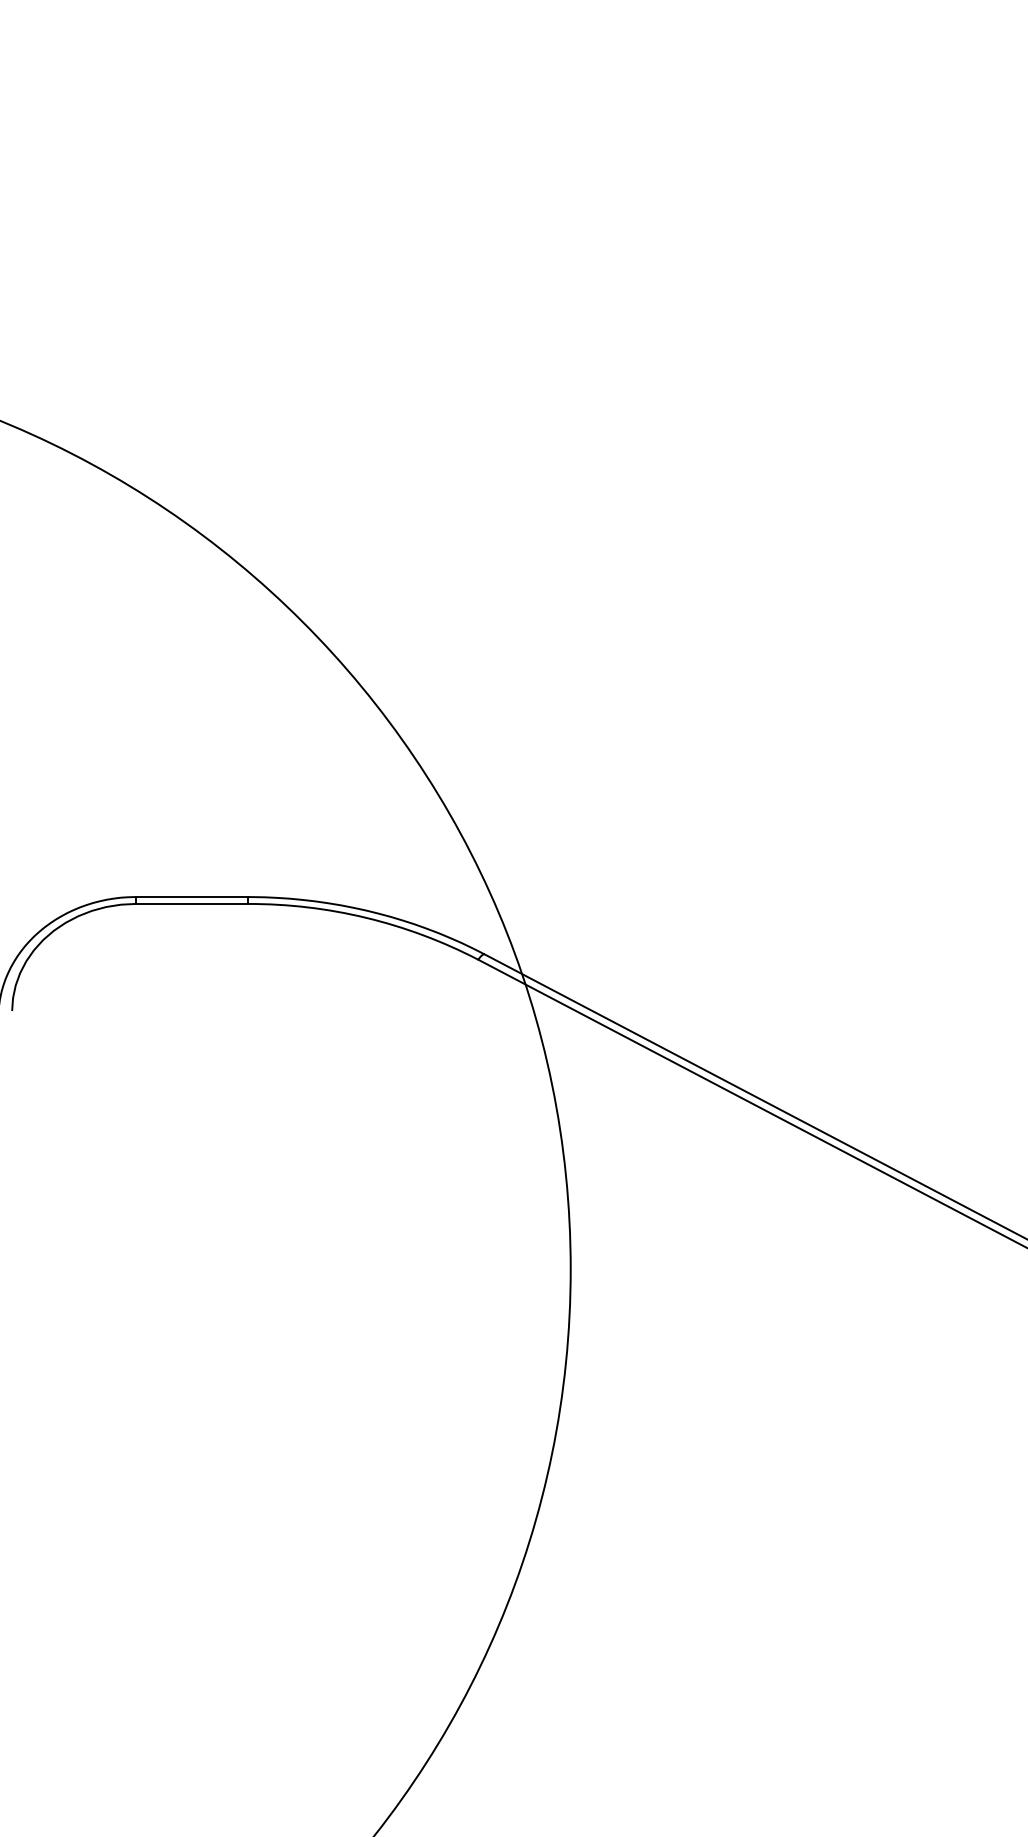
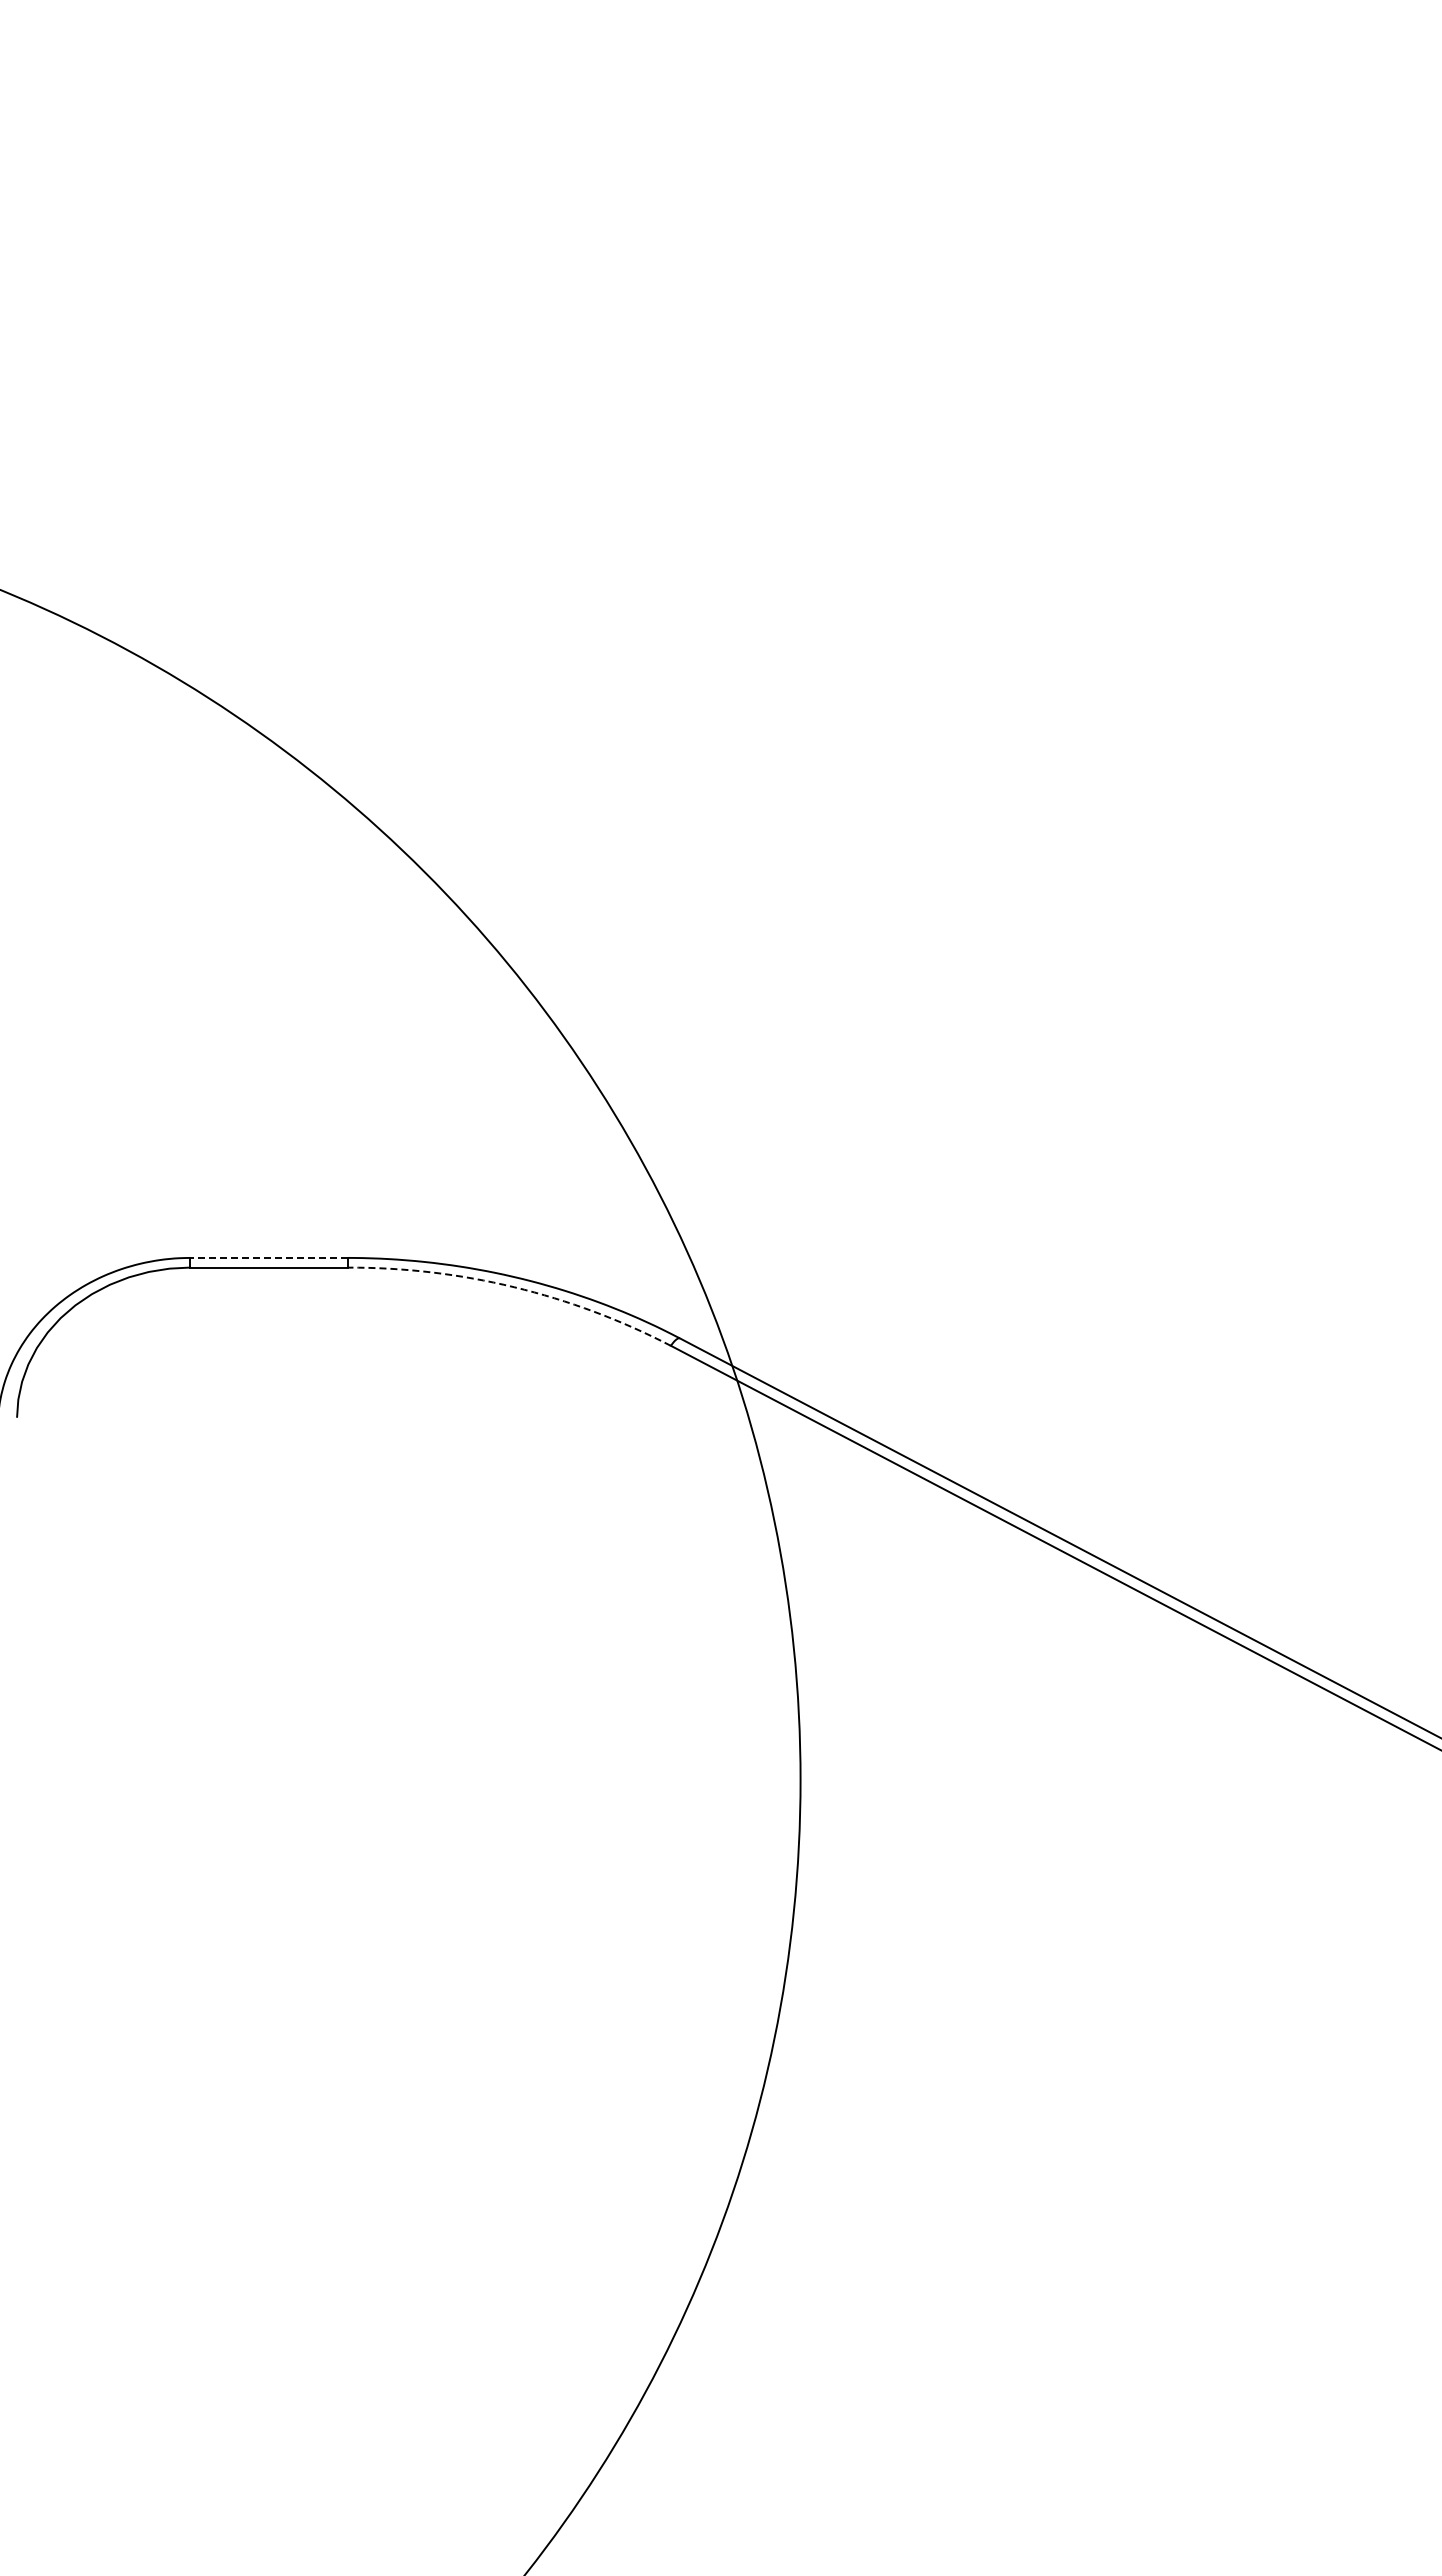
line: (192, 896) -> (269, 1257), solid -> dashed
arc: (366, 918) -> (514, 1287), solid -> dashed

